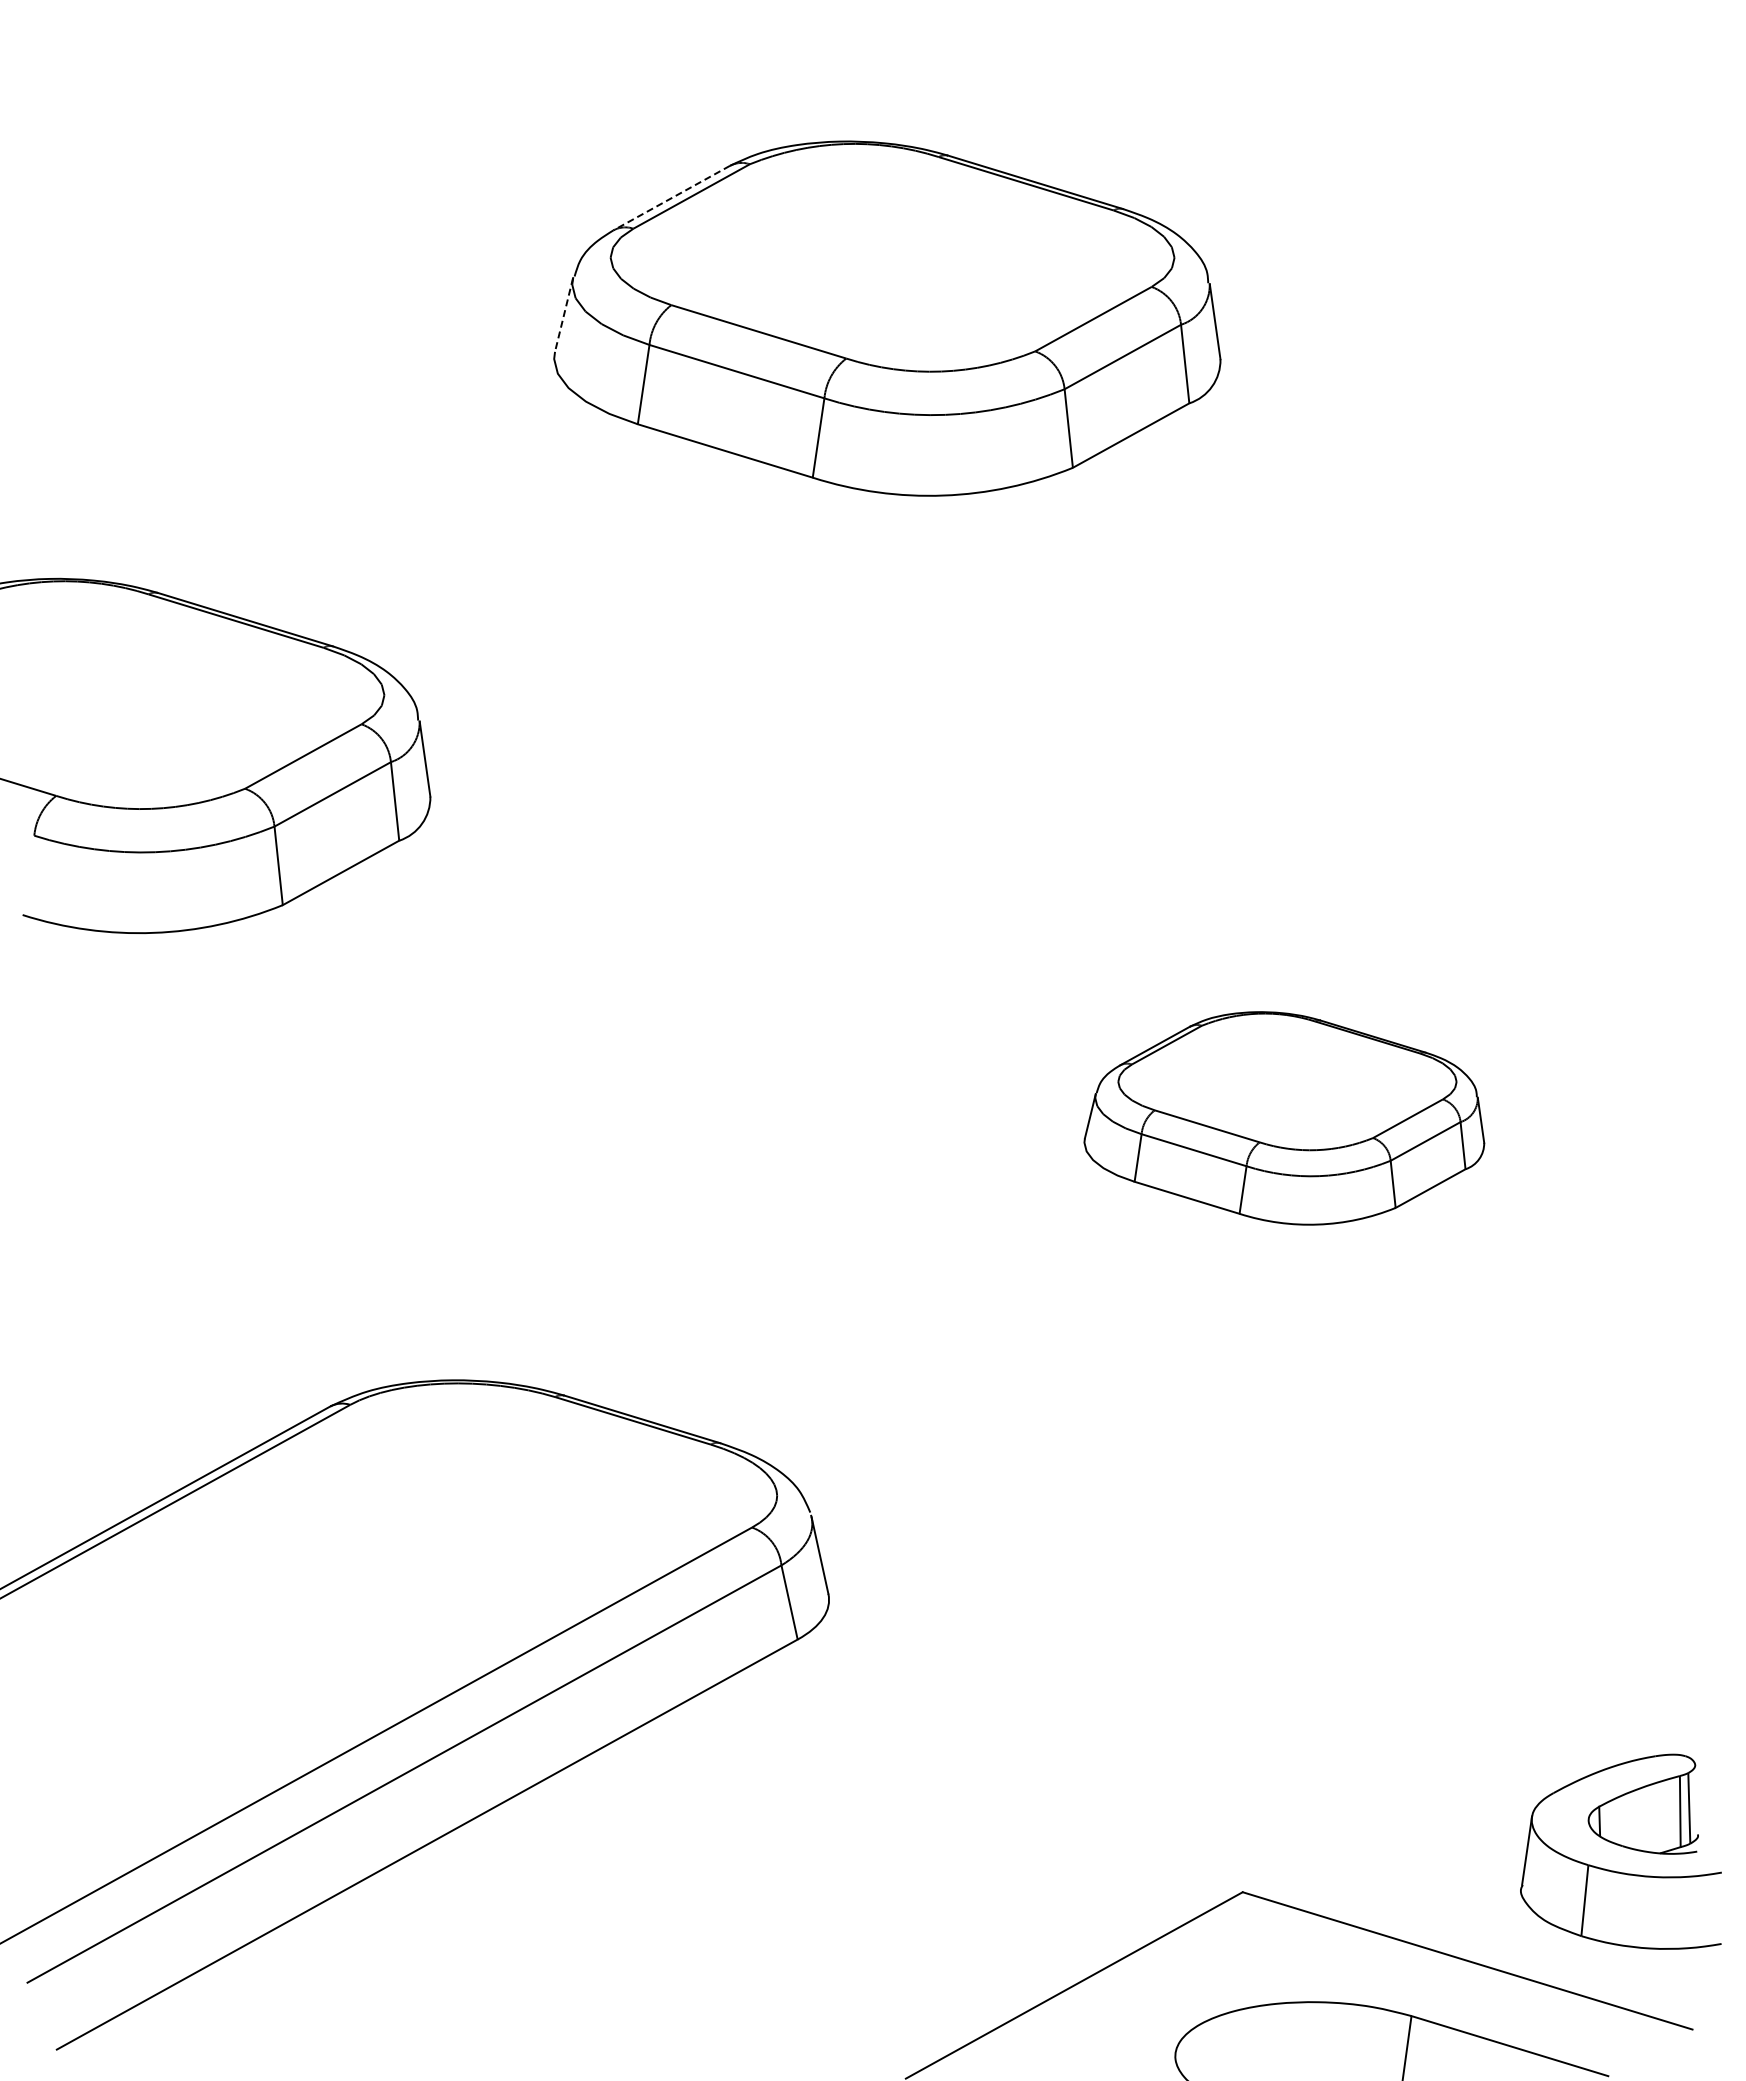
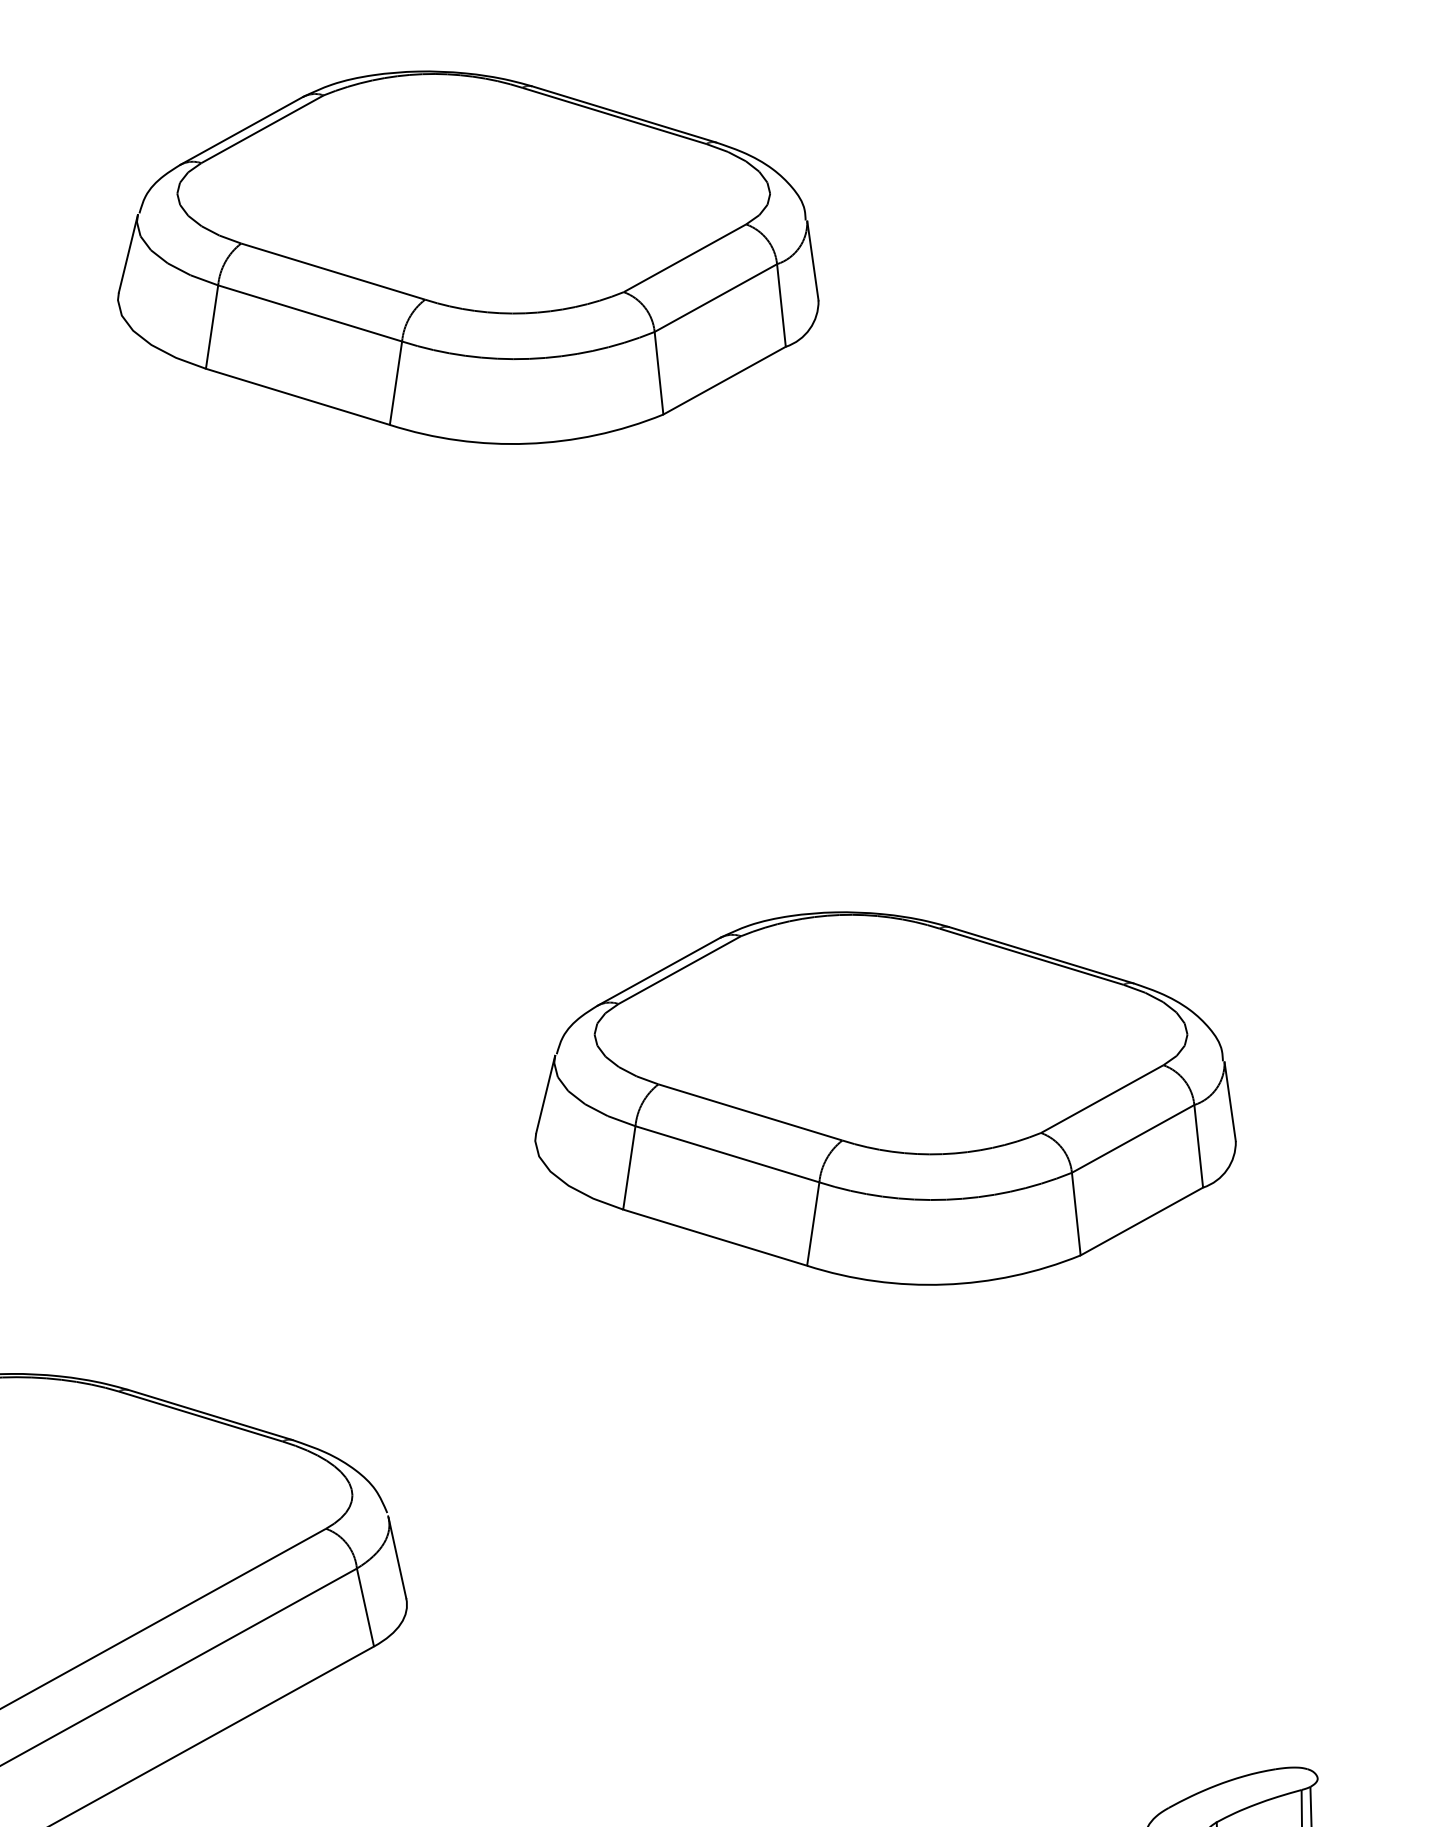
line: (671, 198) -> (241, 131), dashed -> solid
line: (564, 314) -> (128, 253), dashed -> solid
part: (1284, 1118) -> (885, 1098), size x1.67

